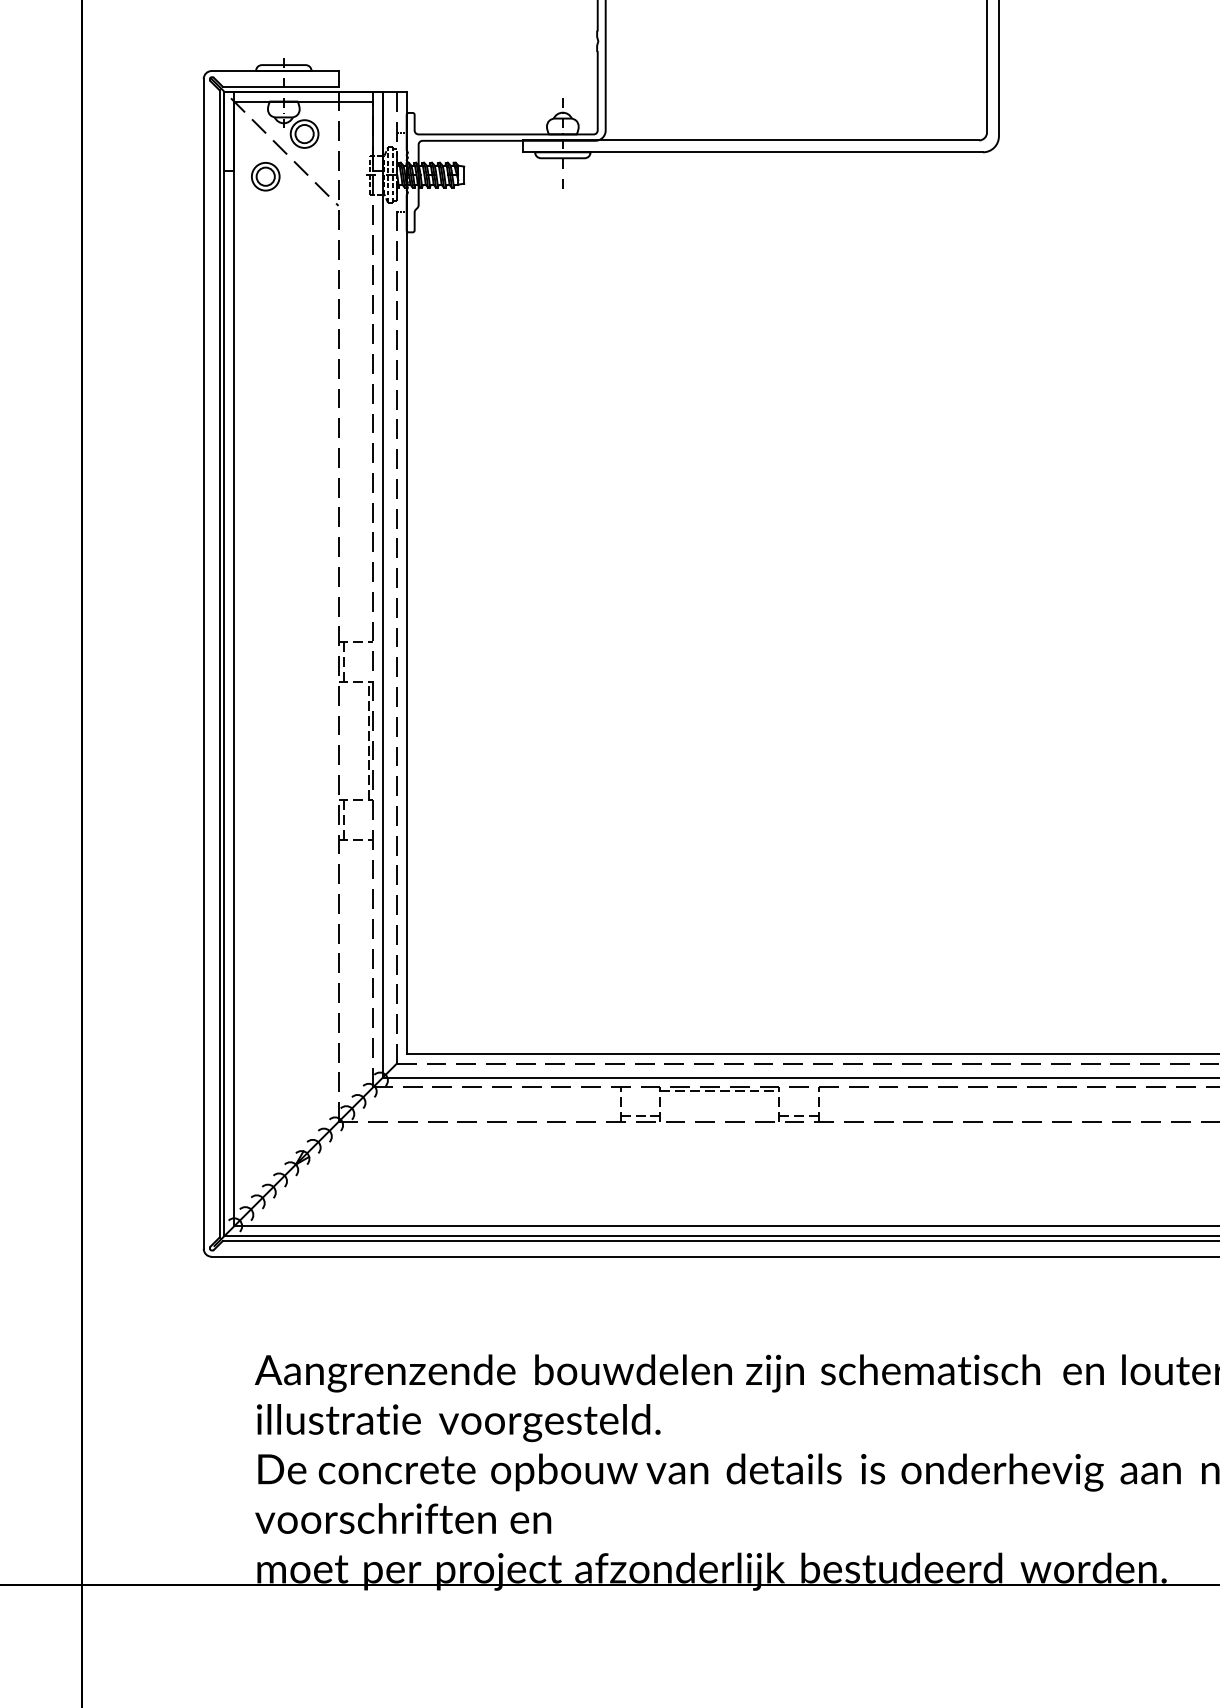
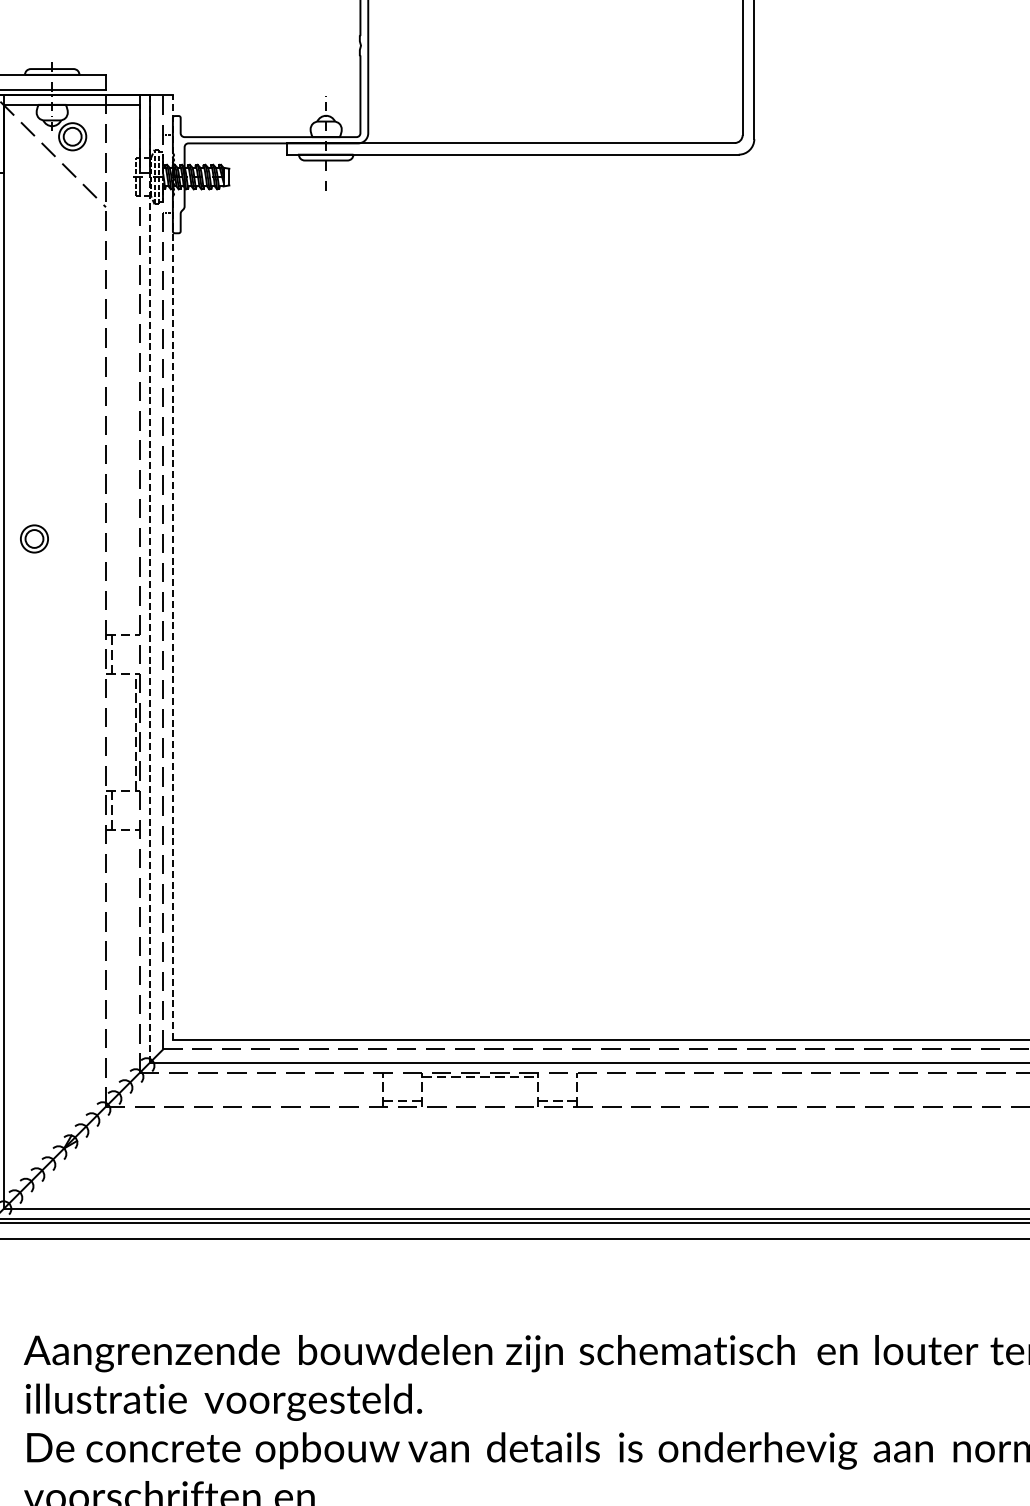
part: (265, 176) -> (34, 538), moved
line: (406, 572) -> (172, 567), solid -> dashed
line: (382, 584) -> (149, 579), solid -> dashed

